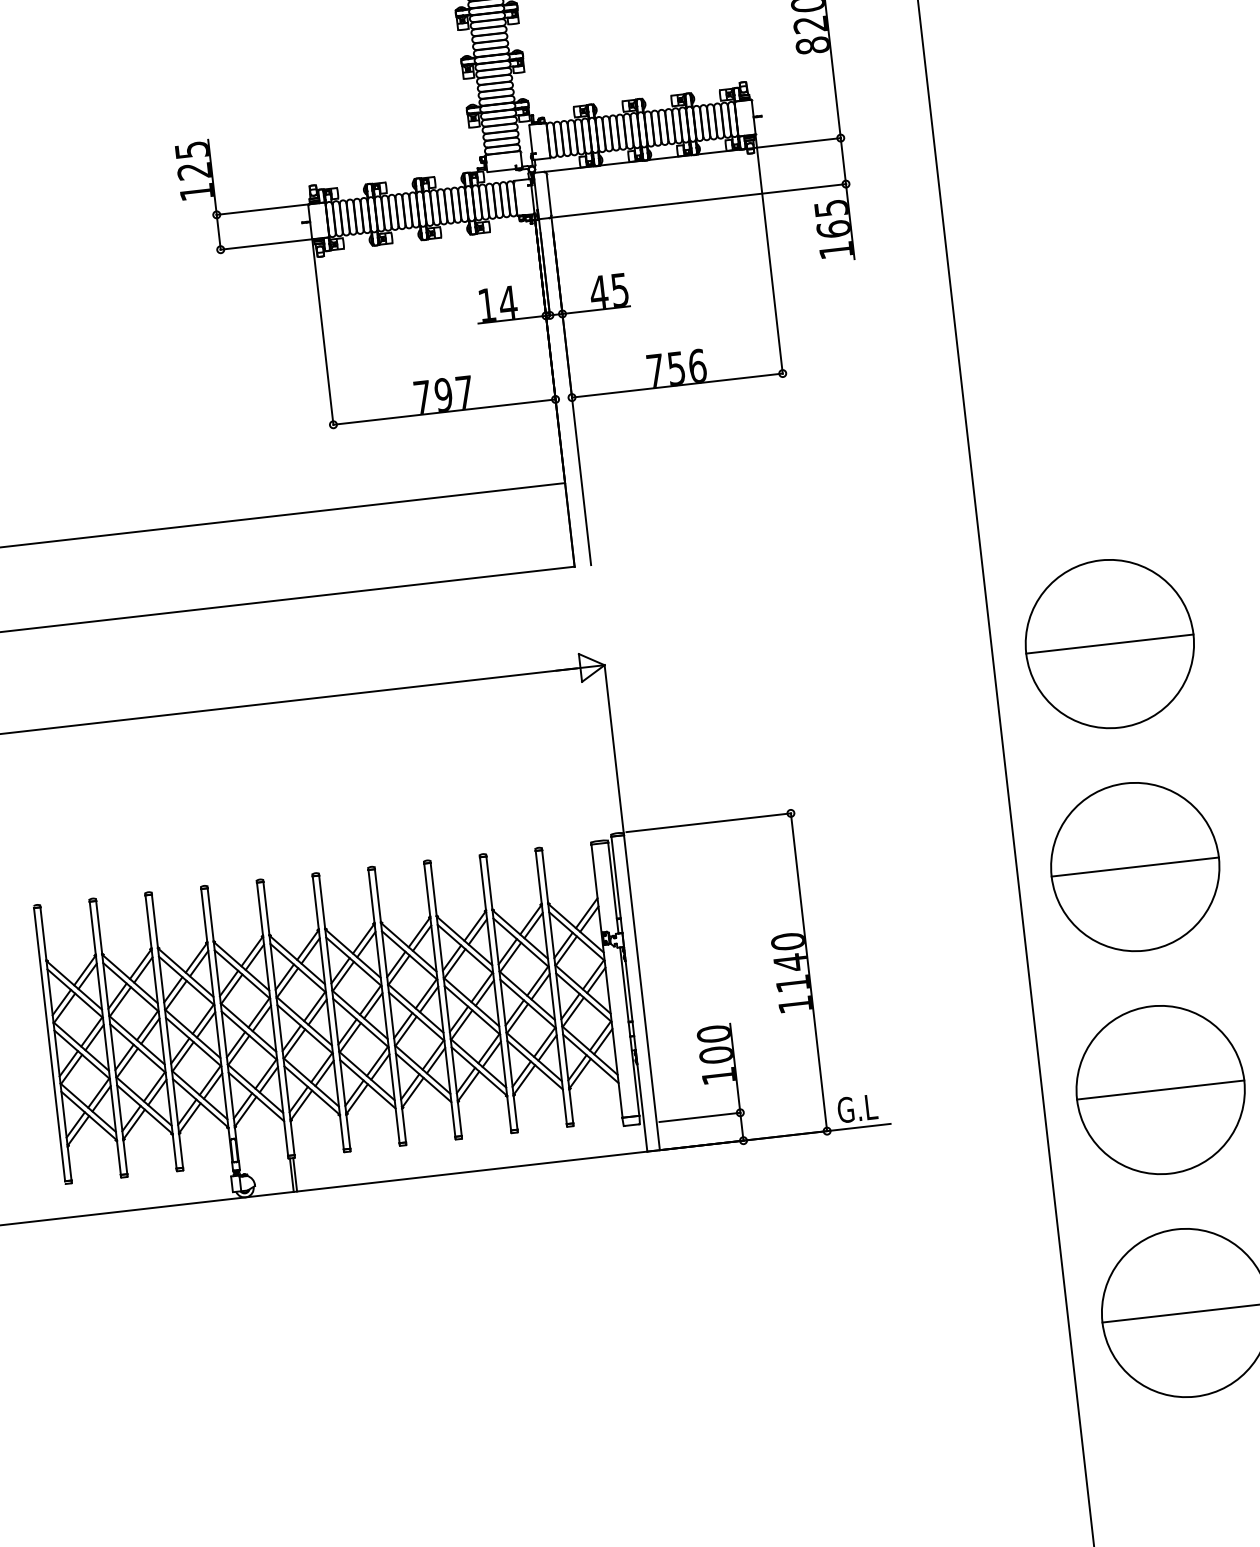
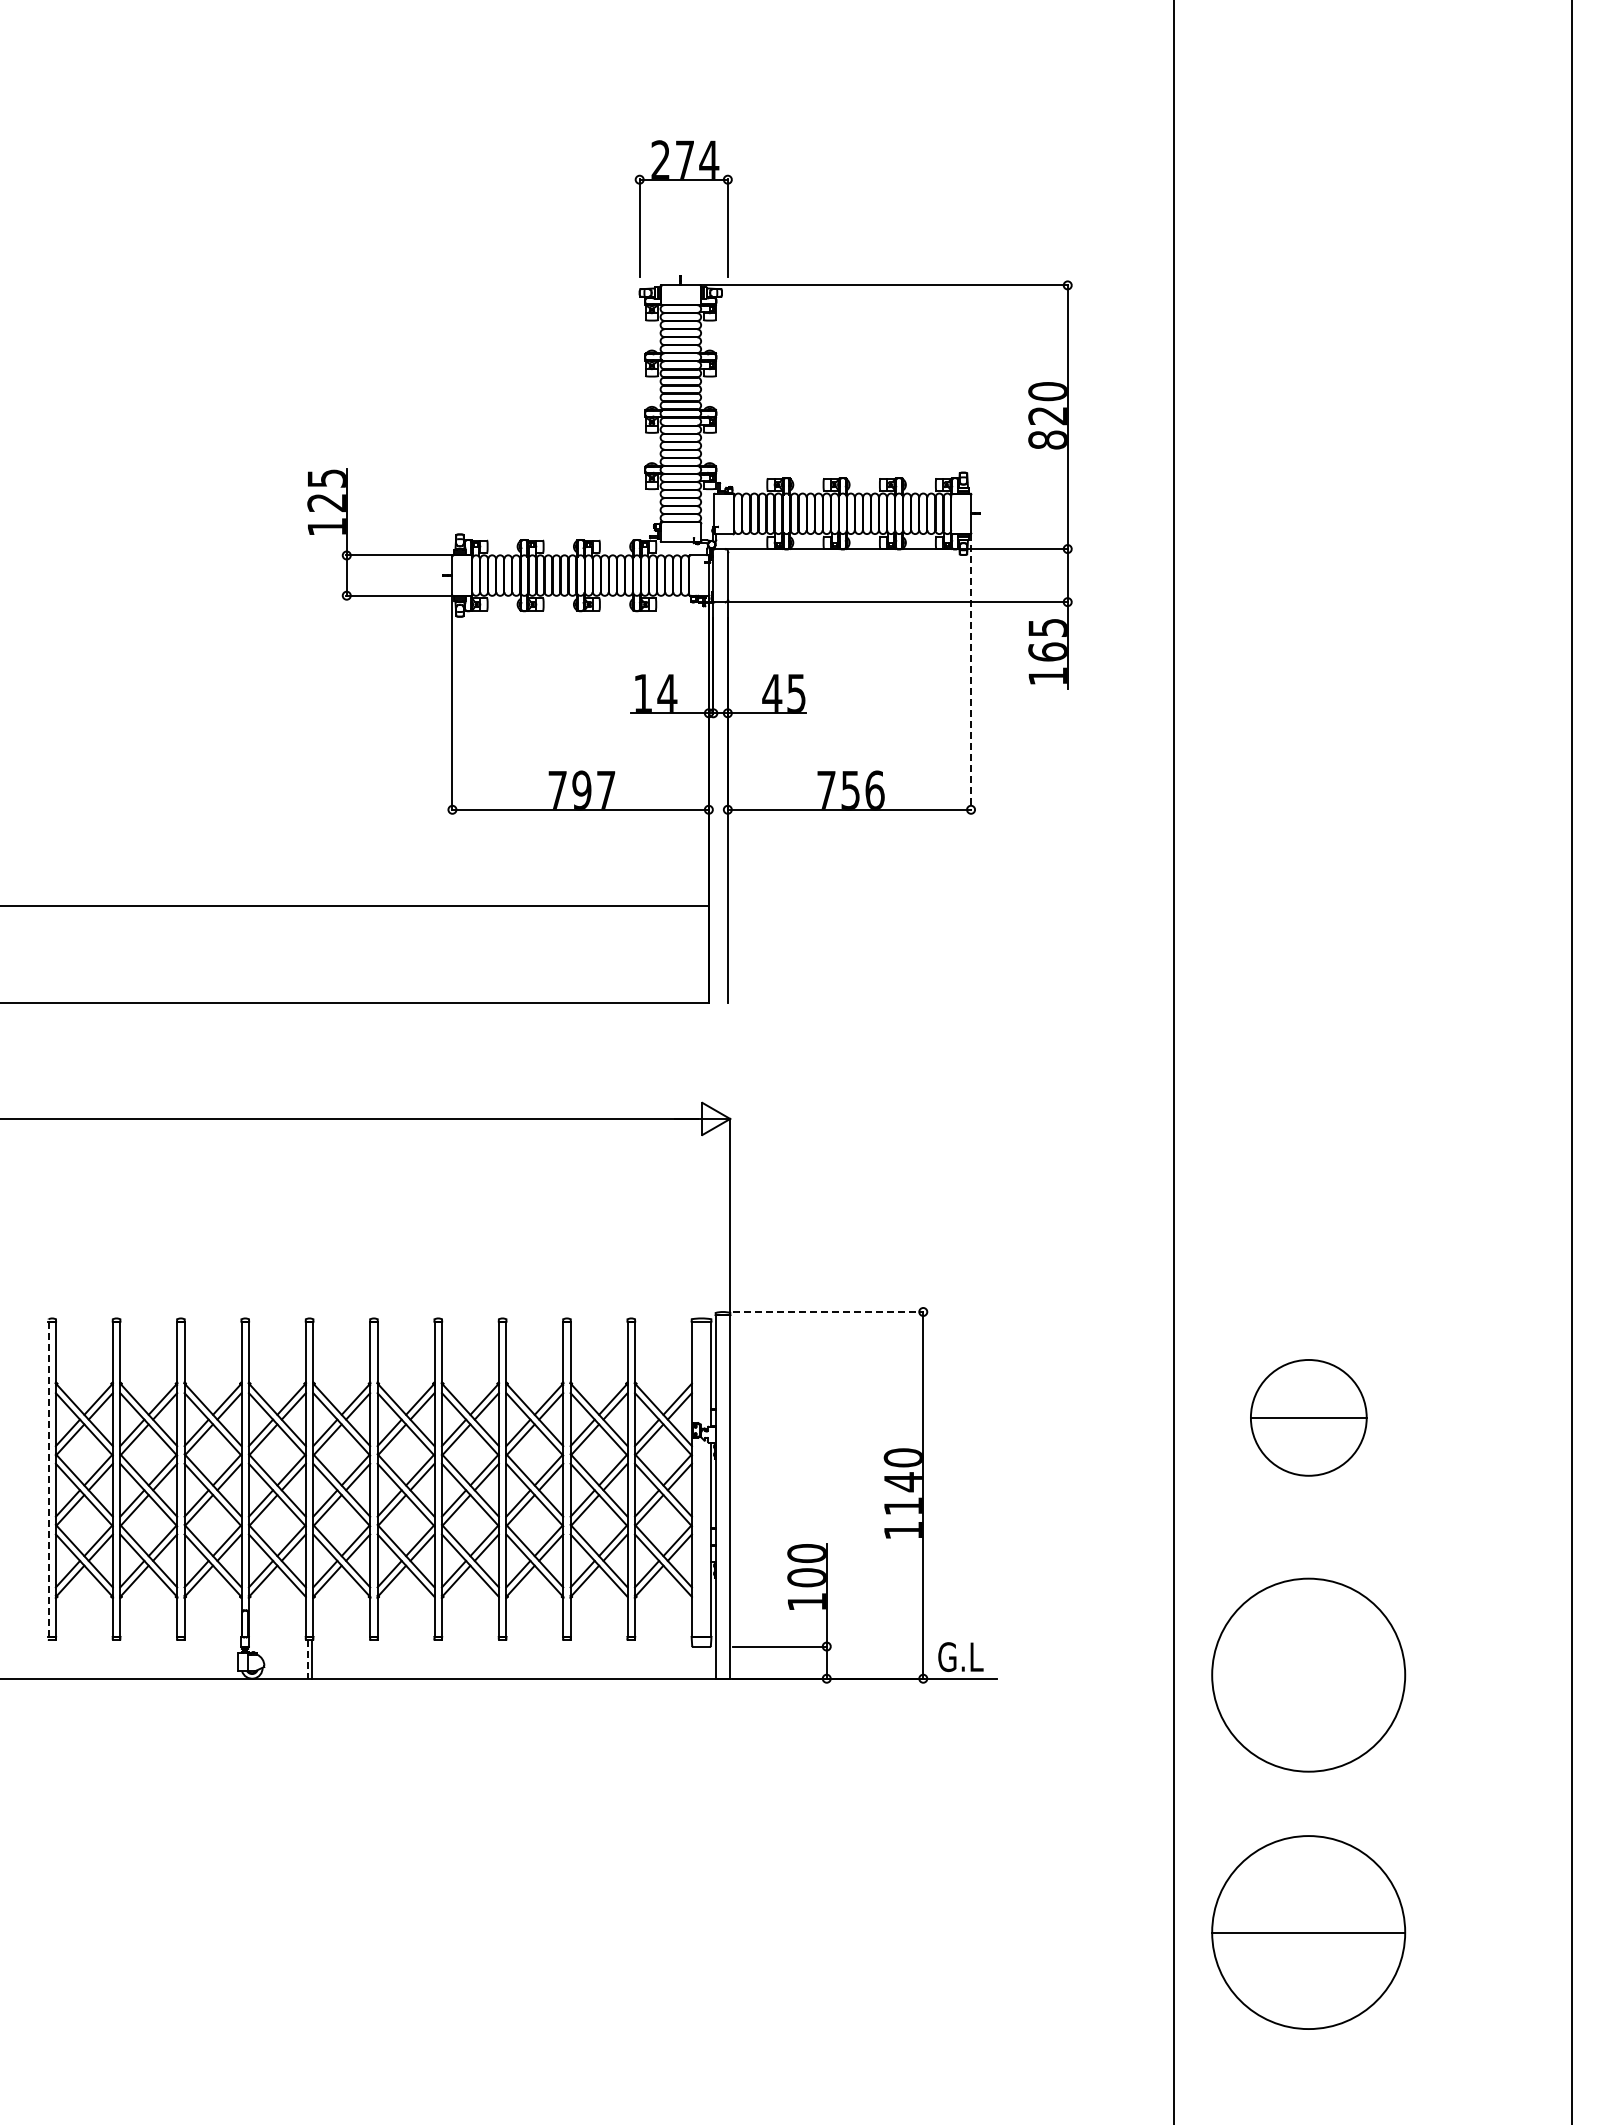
line: (769, 254) -> (971, 672), solid -> dashed
part: (1109, 644) -> (1308, 1160), removed
line: (709, 822) -> (829, 1311), solid -> dashed
part: (1135, 866) -> (1308, 1417), size x0.6
line: (49, 1044) -> (48, 1479), solid -> dashed
line: (1160, 1090) -> (1308, 1675), removed
line: (291, 1175) -> (307, 1659), solid -> dashed

